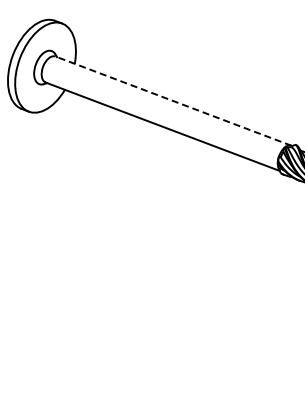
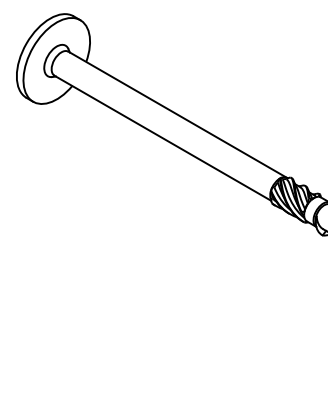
line: (173, 100) -> (177, 114), dashed -> solid

